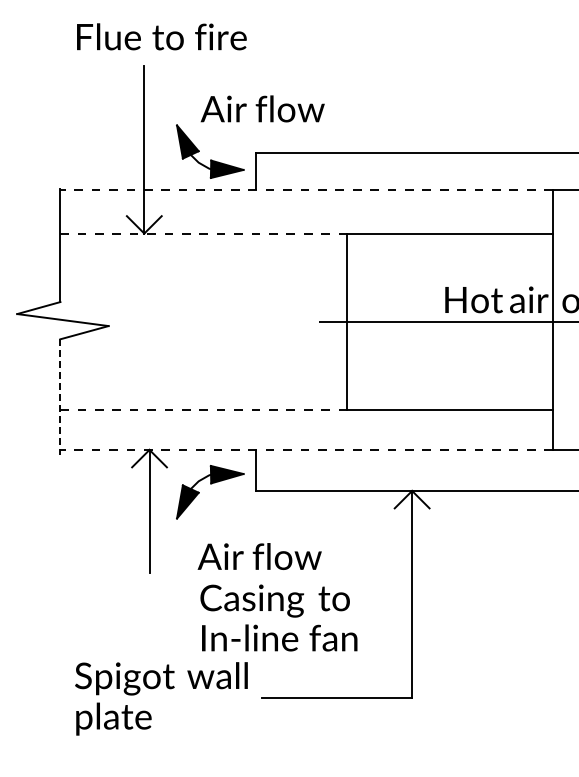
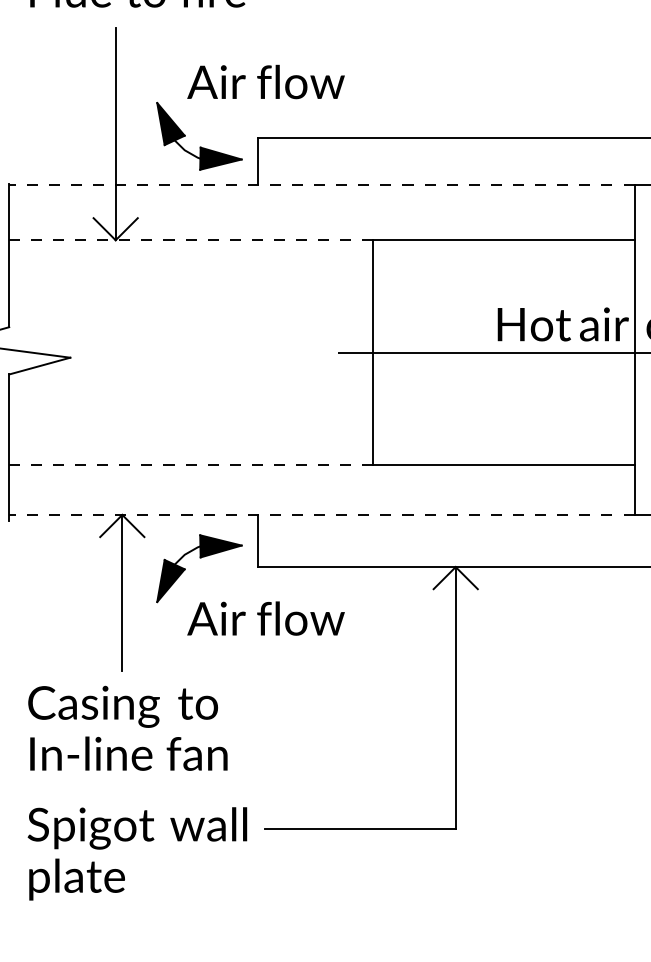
line: (60, 396) -> (9, 447), dashed -> solid
text: (259, 556) -> (265, 618), moved
text: (278, 617) -> (127, 727), moved
text: (161, 698) -> (137, 853), moved

